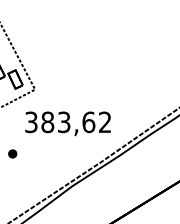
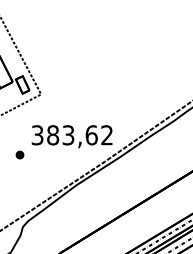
text: (67, 123) -> (71, 136), moved

